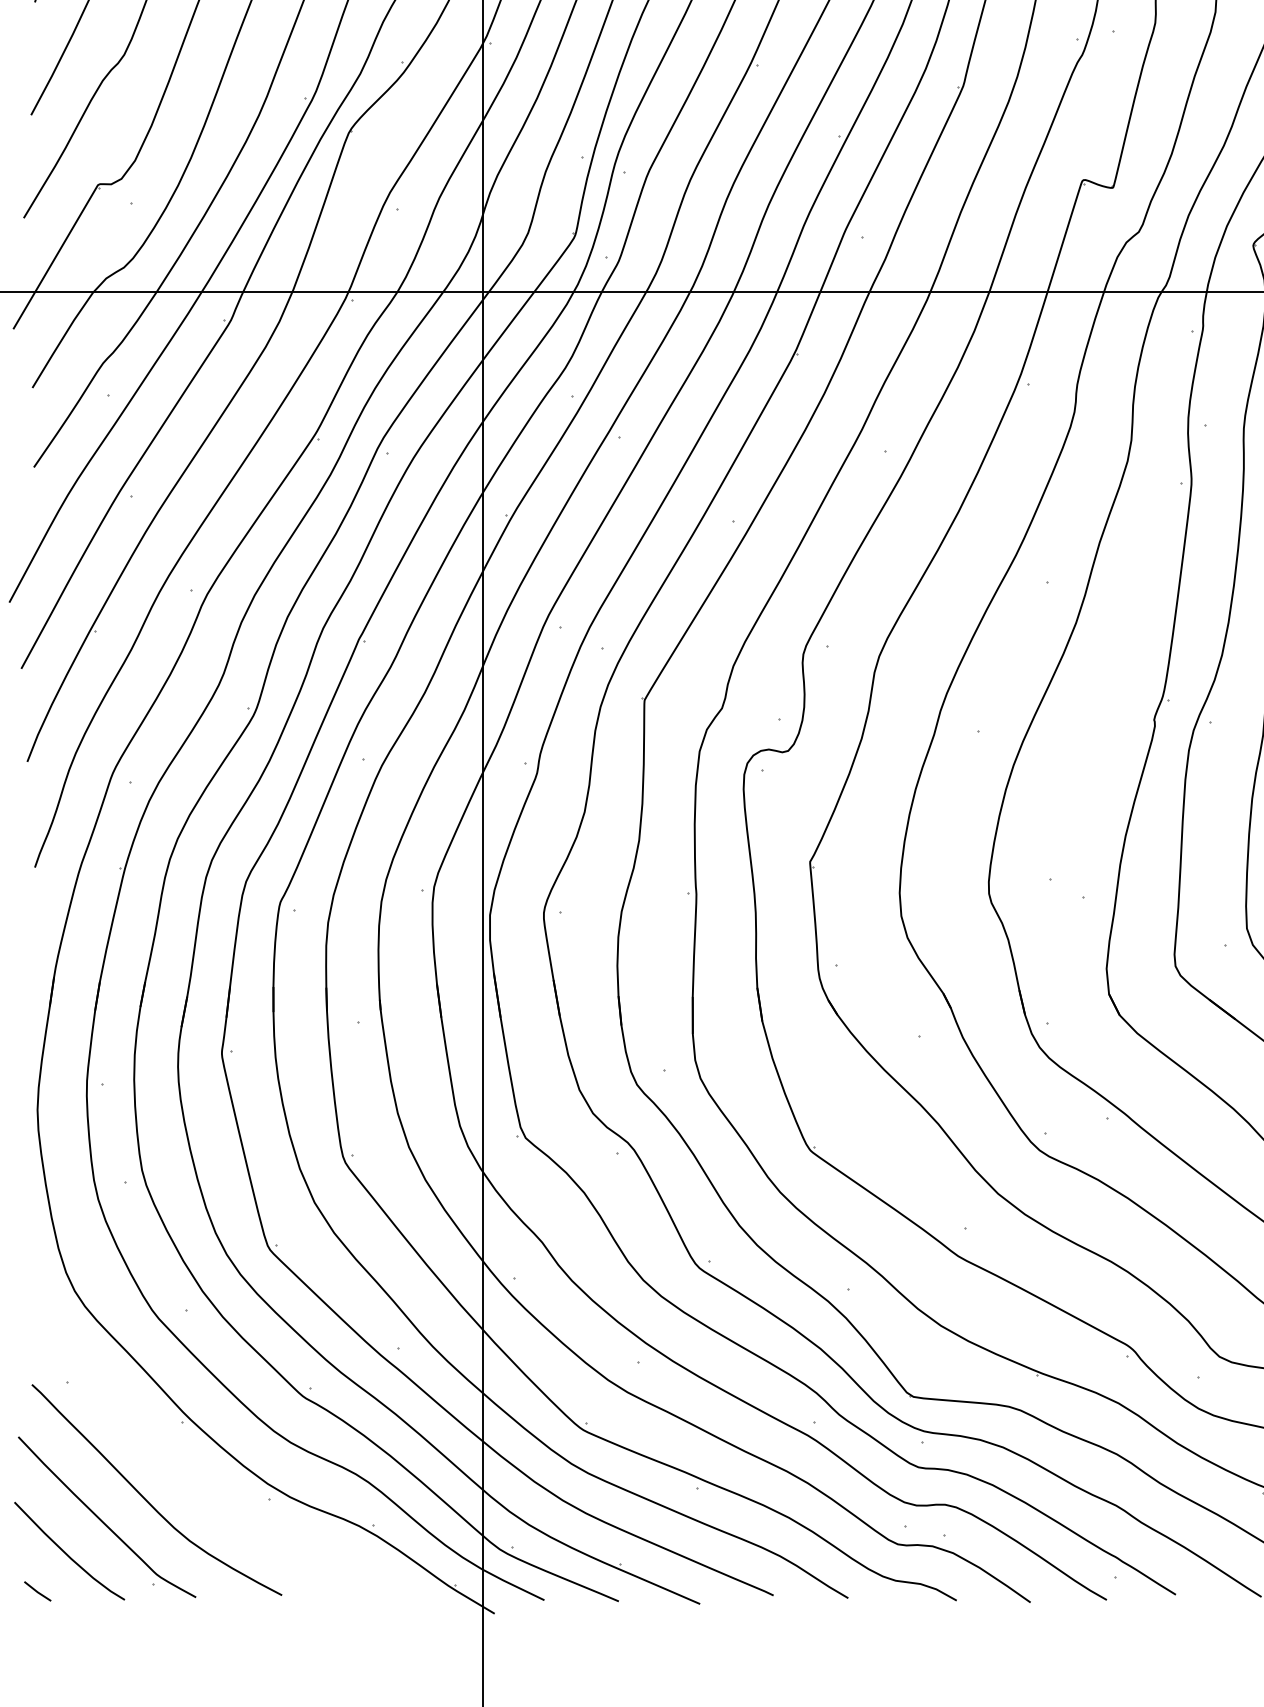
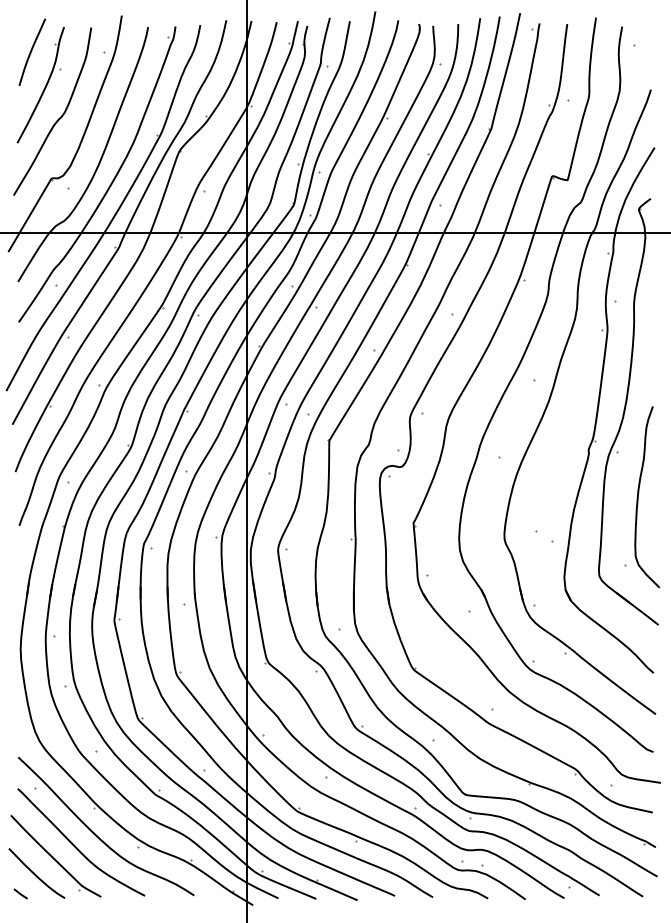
curve: (188, 1476) -> (97, 835), added

